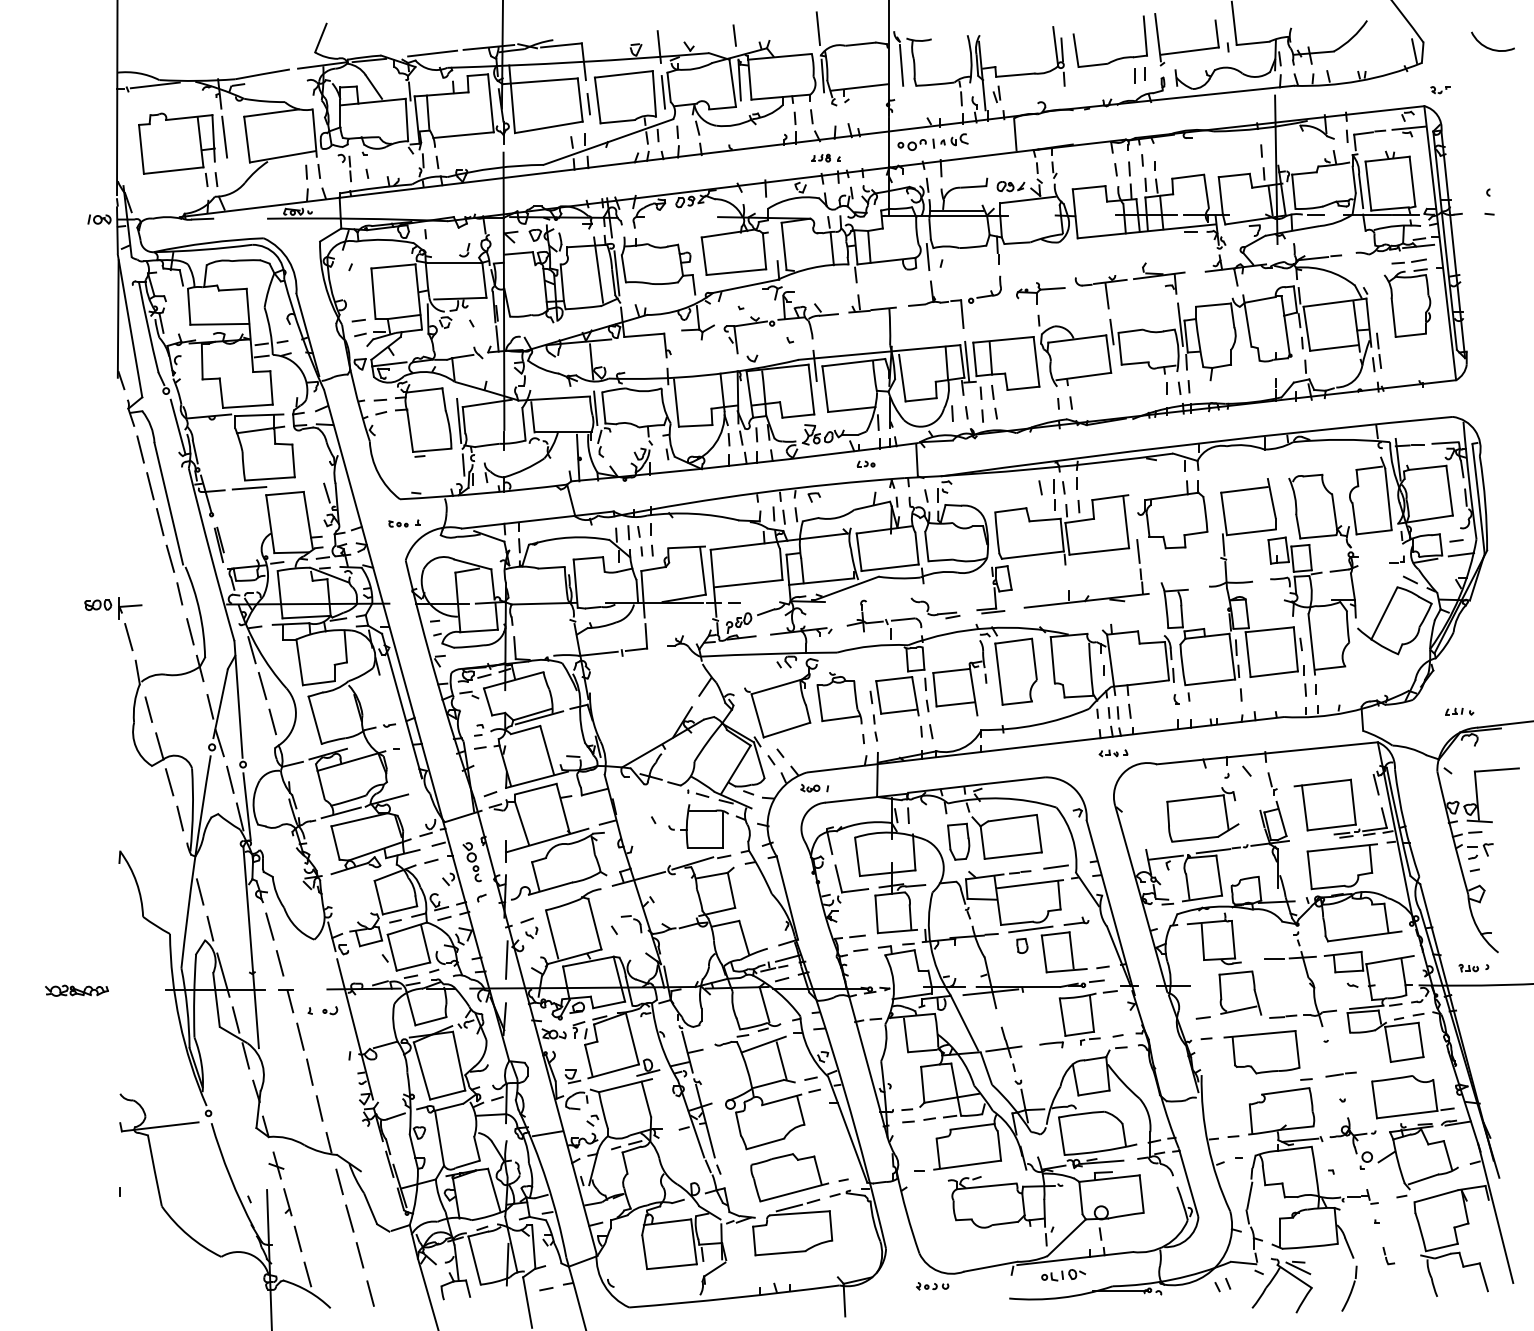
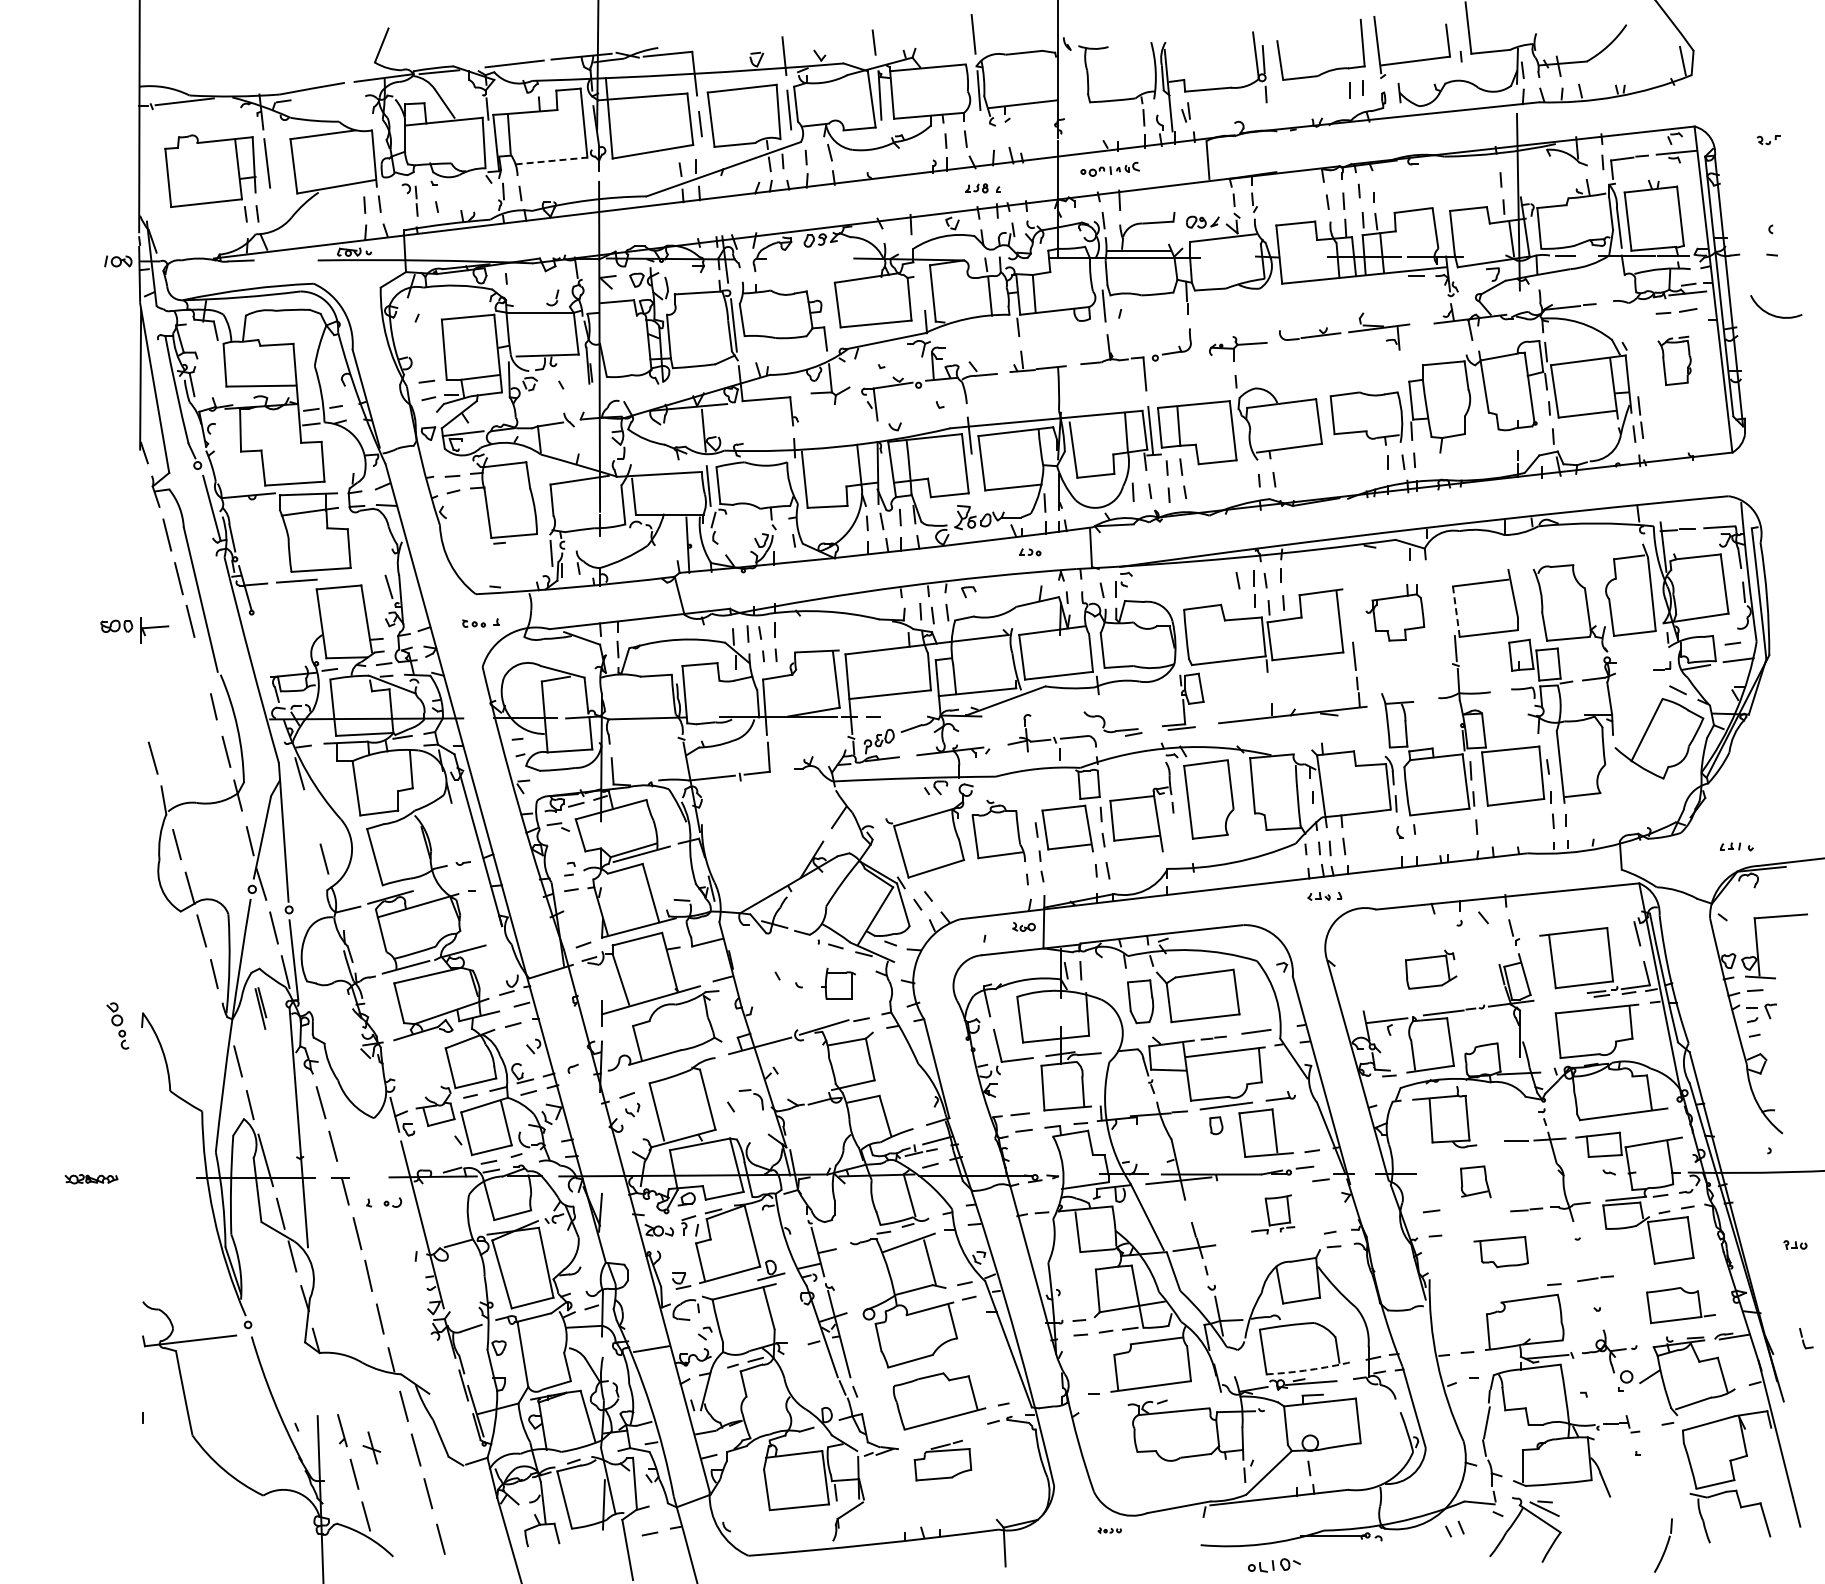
arc: (1490, 48) -> (1773, 314), moved
line: (901, 64) -> (1072, 77), removed
part: (1440, 90) -> (1768, 140), moved
line: (464, 134) -> (552, 160), solid -> dashed
part: (933, 142) -> (1110, 169), size x0.7
line: (598, 270) -> (711, 321), removed
line: (1107, 296) -> (1317, 352), removed
part: (1407, 302) -> (1674, 360), size x0.6
line: (1180, 324) -> (1404, 386), removed
line: (1111, 331) -> (1322, 394), removed
line: (497, 338) -> (591, 403), removed
line: (458, 420) -> (545, 500), removed
line: (1224, 513) -> (1456, 611), solid -> dashed
part: (1172, 514) -> (1395, 612), size x0.7
part: (218, 544) -> (260, 1008), moved
line: (170, 558) -> (202, 664), removed
part: (113, 608) -> (134, 630), moved
line: (261, 685) -> (311, 815), removed
part: (809, 787) -> (1023, 926), moved
part: (1203, 814) -> (1431, 969), size x0.6
part: (704, 826) -> (838, 983), size x0.6
part: (471, 861) -> (117, 1025), moved
line: (506, 960) -> (602, 1142), removed
part: (1468, 967) -> (1795, 1244), moved
part: (76, 991) -> (91, 1179), size x0.7
part: (1240, 992) -> (1475, 1181), size x0.6
part: (1069, 1020) -> (1272, 1214), size x0.6
part: (1261, 1051) -> (1500, 1251), size x0.6
part: (1412, 1097) -> (1680, 1305), size x0.7
arc: (1101, 1150) -> (1310, 1369), solid -> dashed
part: (276, 1165) -> (371, 1447), moved
part: (792, 1227) -> (942, 1460), size x0.6
part: (1388, 1255) -> (1806, 1338), moved
part: (1063, 1275) -> (1274, 1565), moved
part: (932, 1286) -> (1109, 1530), size x0.6
part: (1349, 1288) -> (1663, 1545), moved

